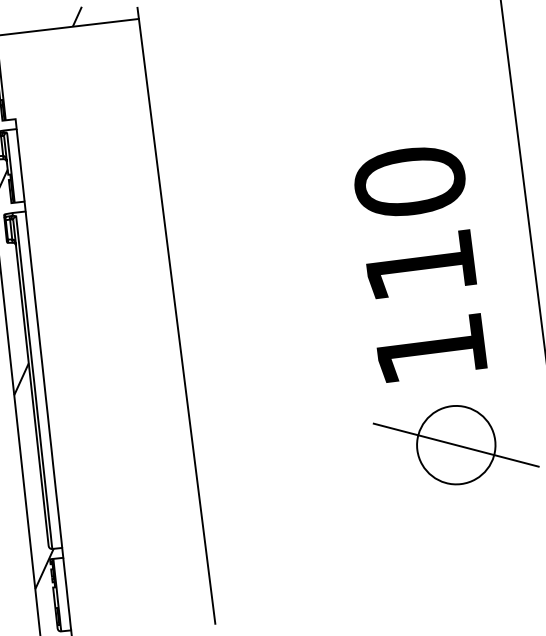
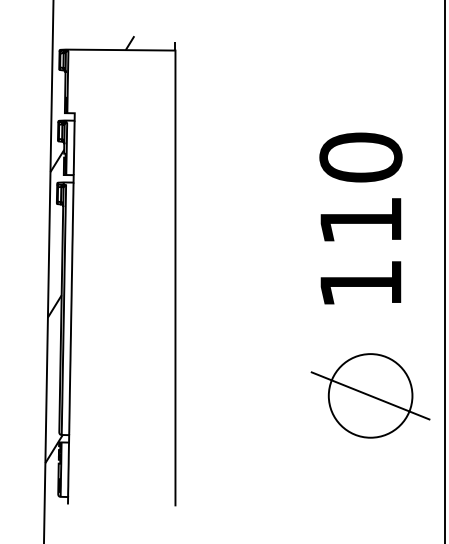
text: (419, 262) -> (360, 218), moved
circle: (456, 444) -> (370, 395), size x1.43

